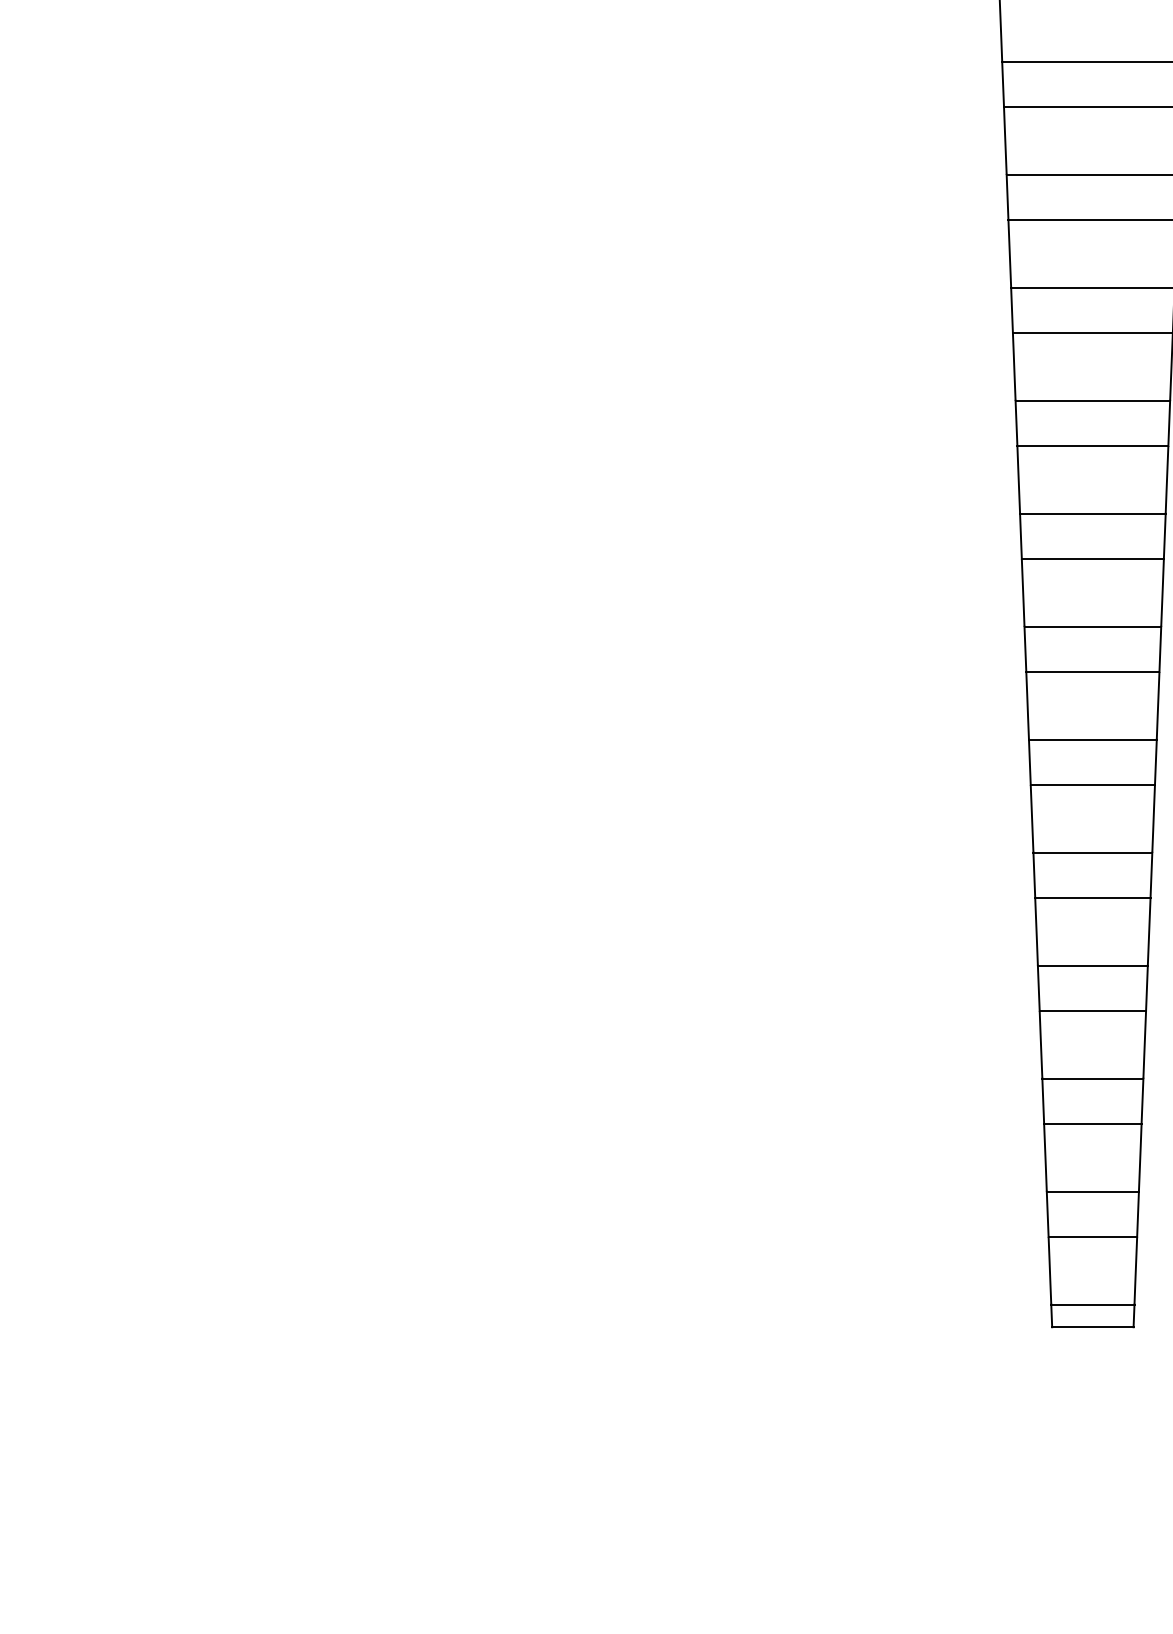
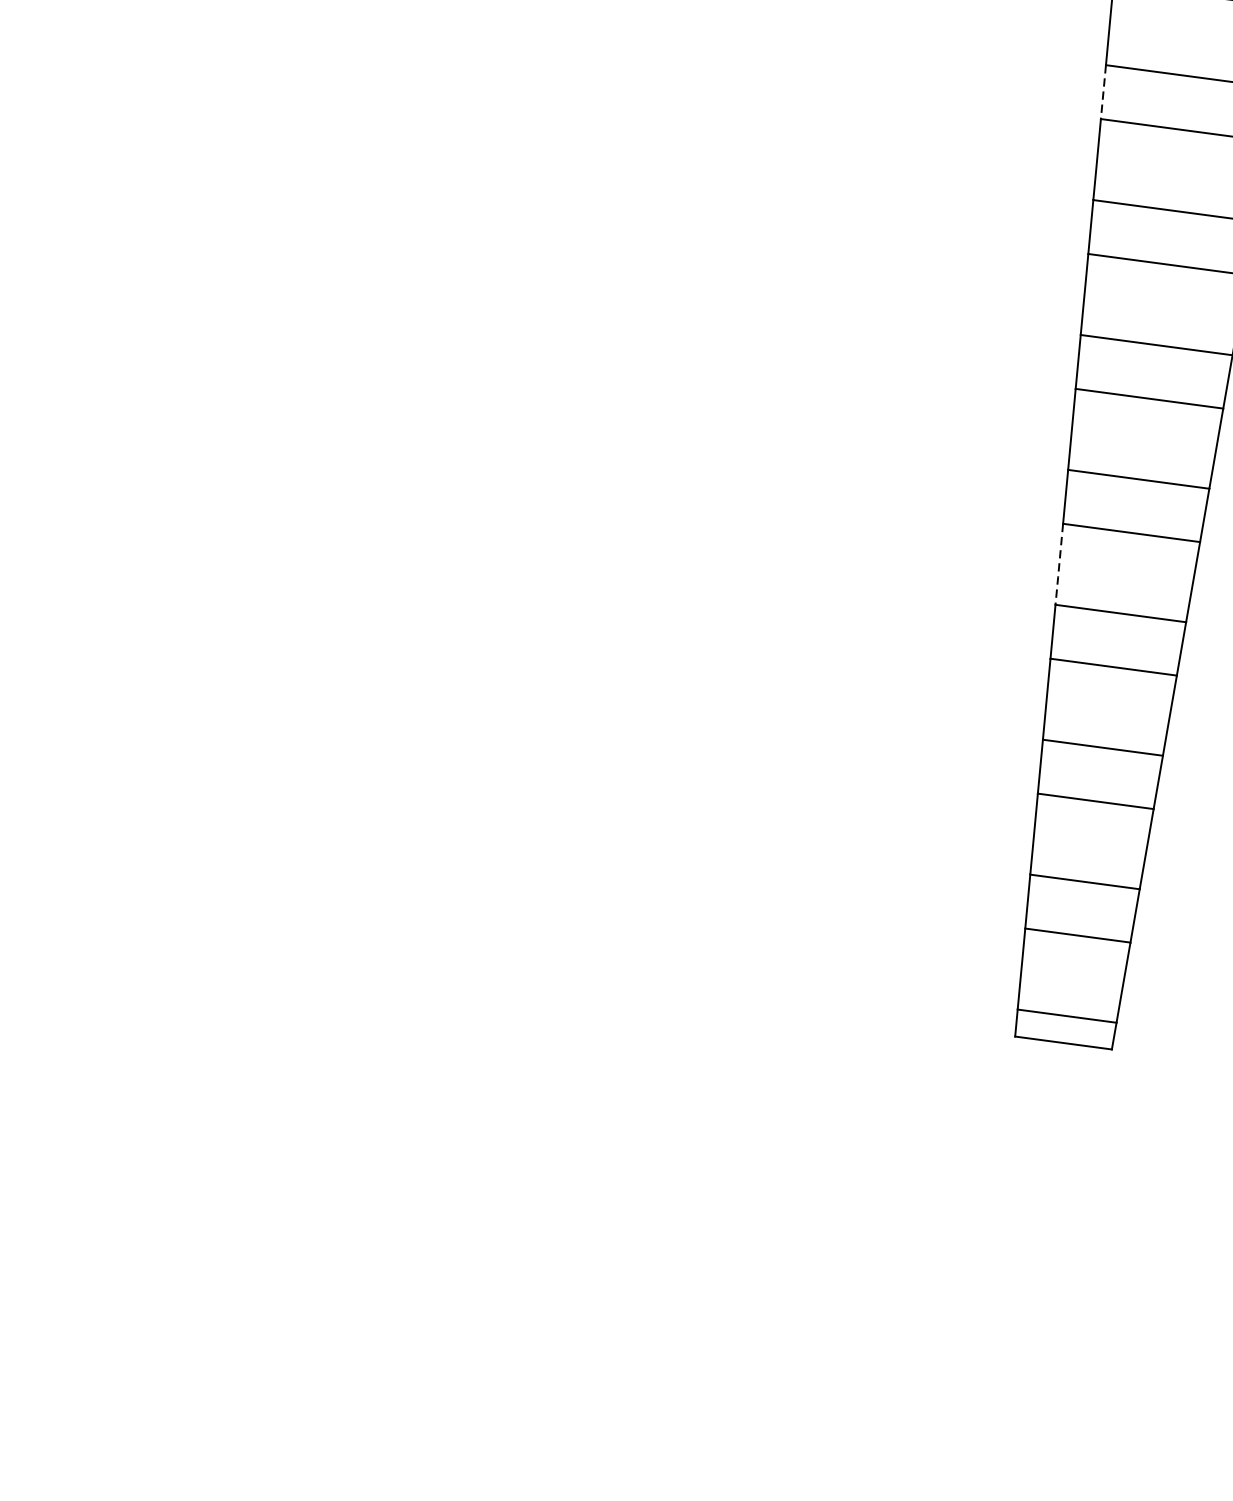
line: (1020, 536) -> (1102, 92), solid -> dashed
line: (1036, 932) -> (1059, 565), solid -> dashed

